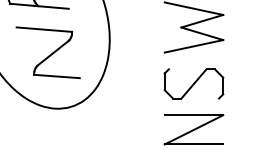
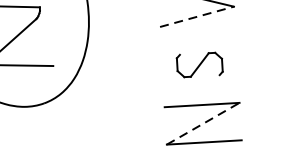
line: (193, 46) -> (196, 17), solid -> dashed
part: (193, 83) -> (199, 64), size x0.6
line: (193, 129) -> (202, 123), solid -> dashed

